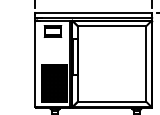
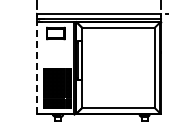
line: (35, 63) -> (37, 67), solid -> dashed

